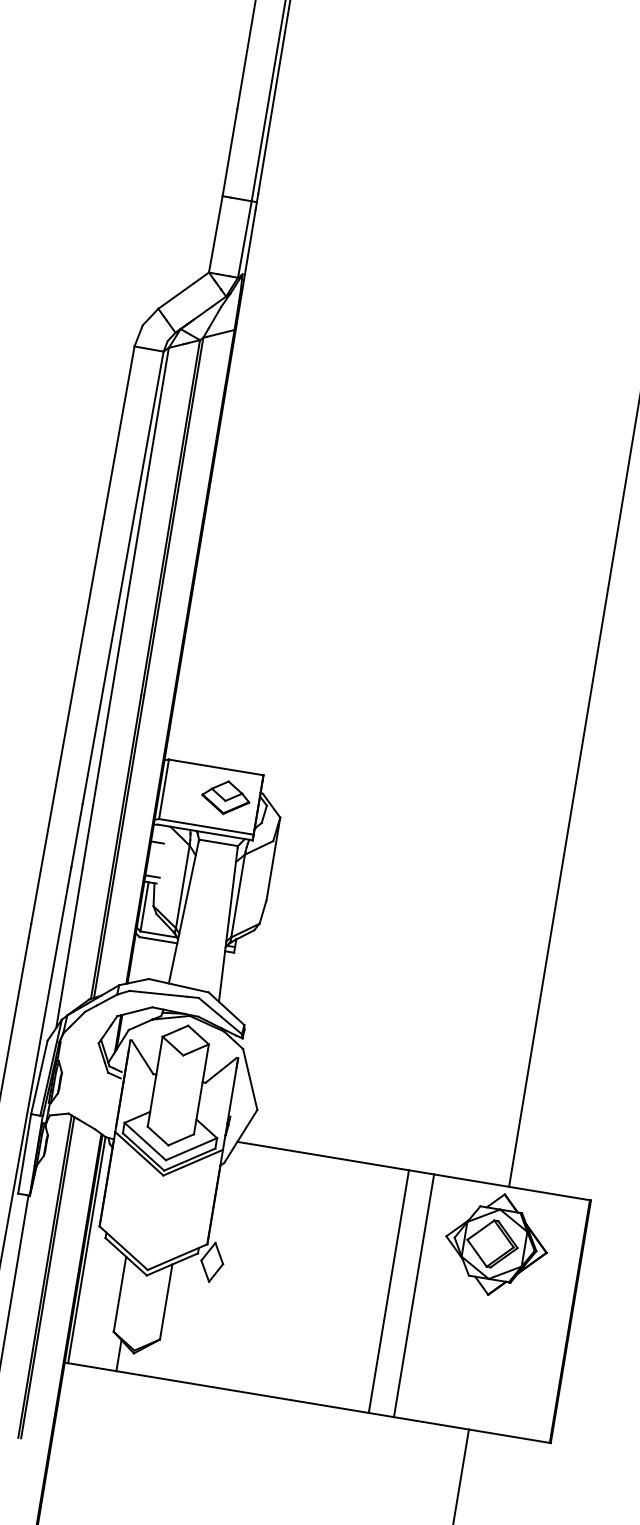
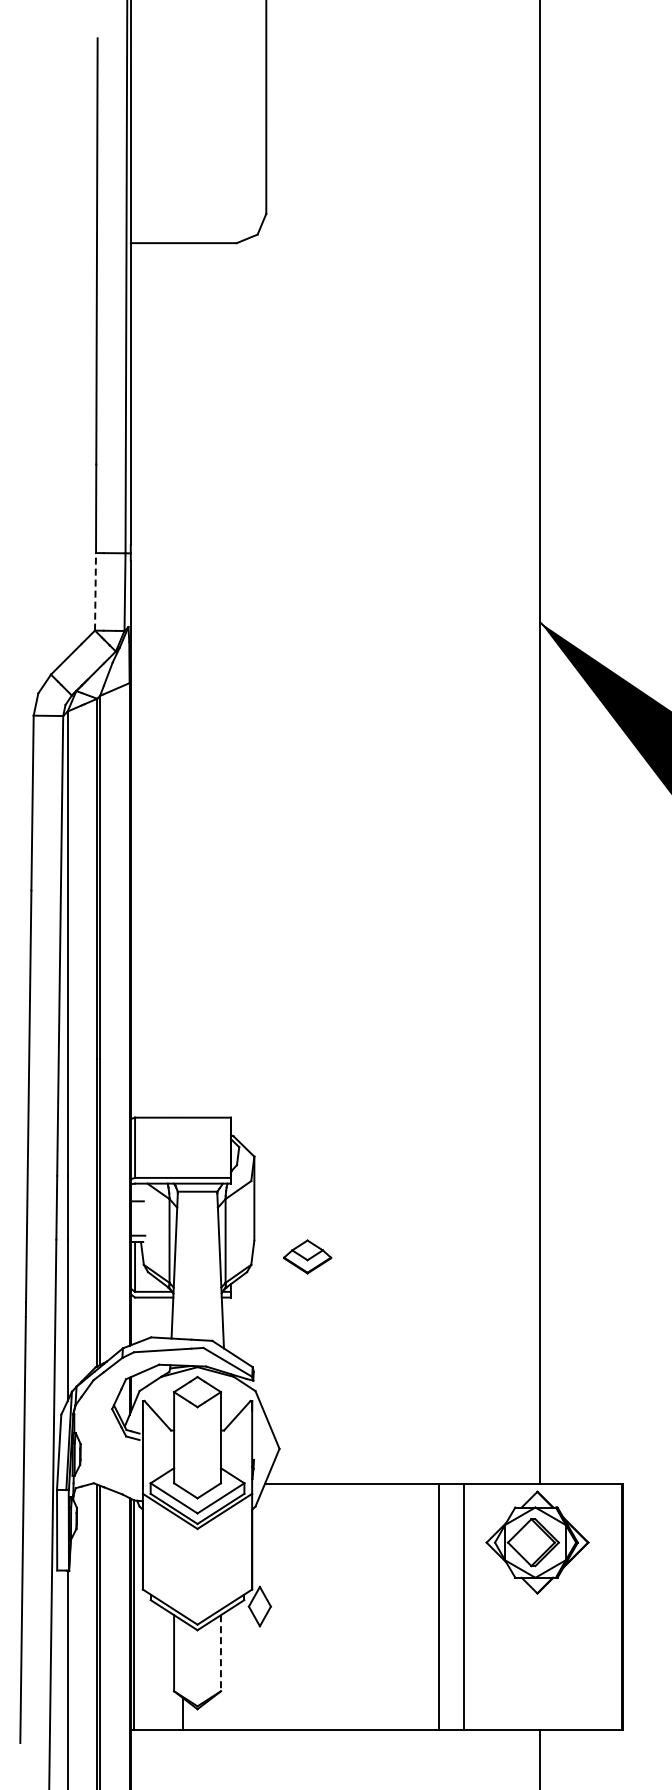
line: (215, 234) -> (95, 591), solid -> dashed
part: (225, 797) -> (307, 1256), moved
line: (165, 1302) -> (220, 1653), solid -> dashed

